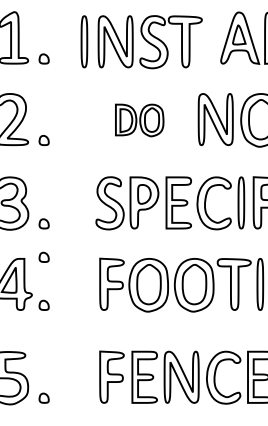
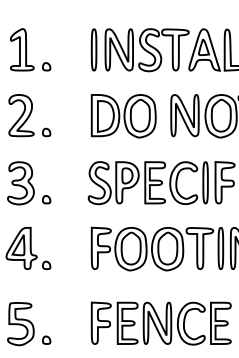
part: (140, 42) -> (139, 50), moved
part: (139, 120) -> (123, 116), size x1.67
part: (43, 257) -> (46, 226), removed

